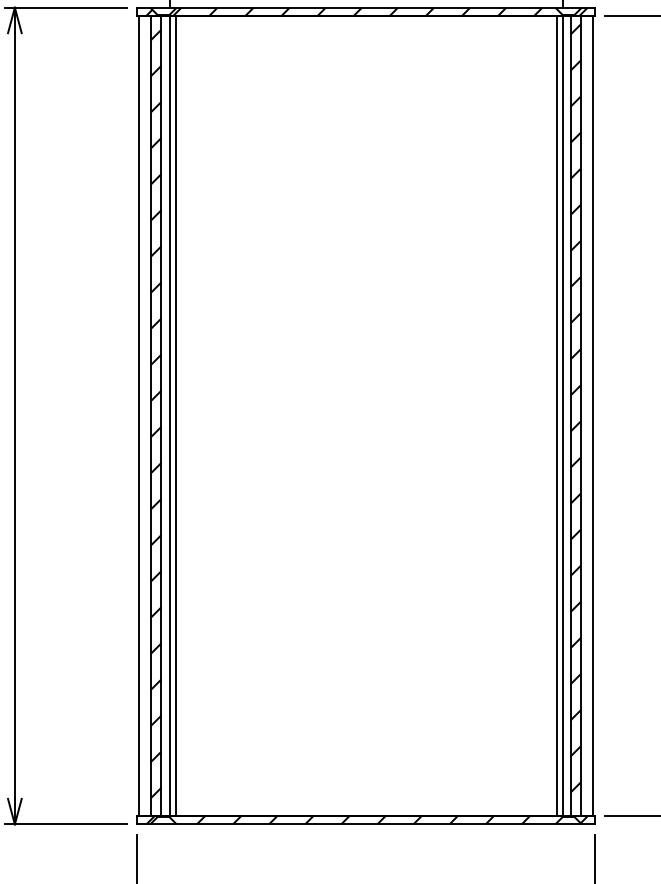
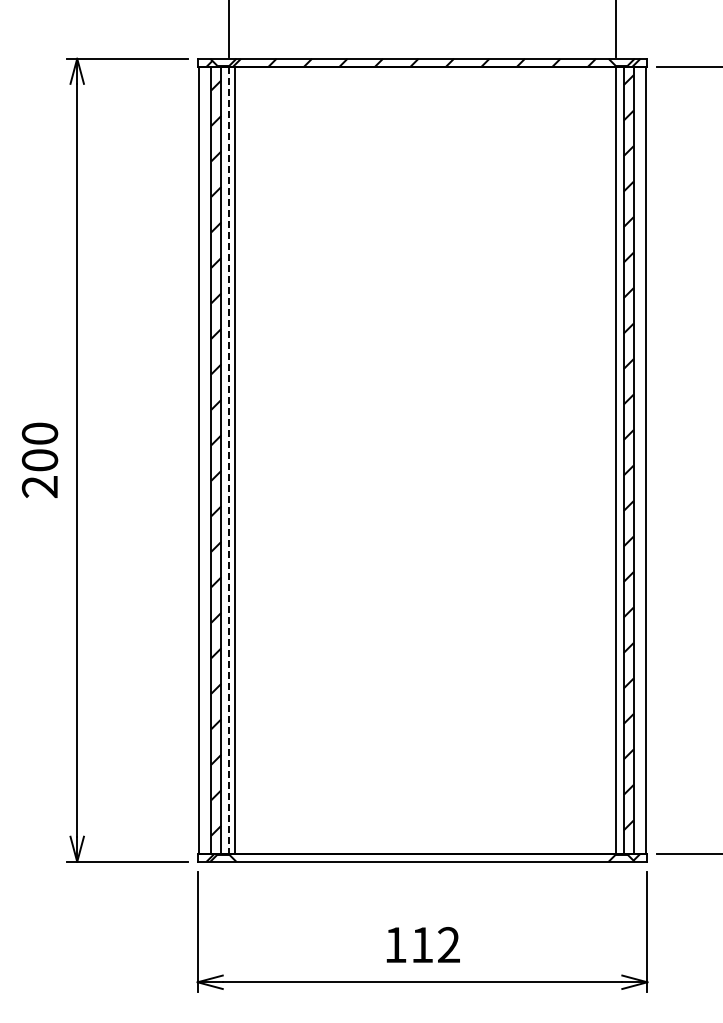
line: (556, 415) -> (609, 459), removed
line: (169, 416) -> (229, 460), solid -> dashed
hatch: (362, 820) -> (419, 857), removed

